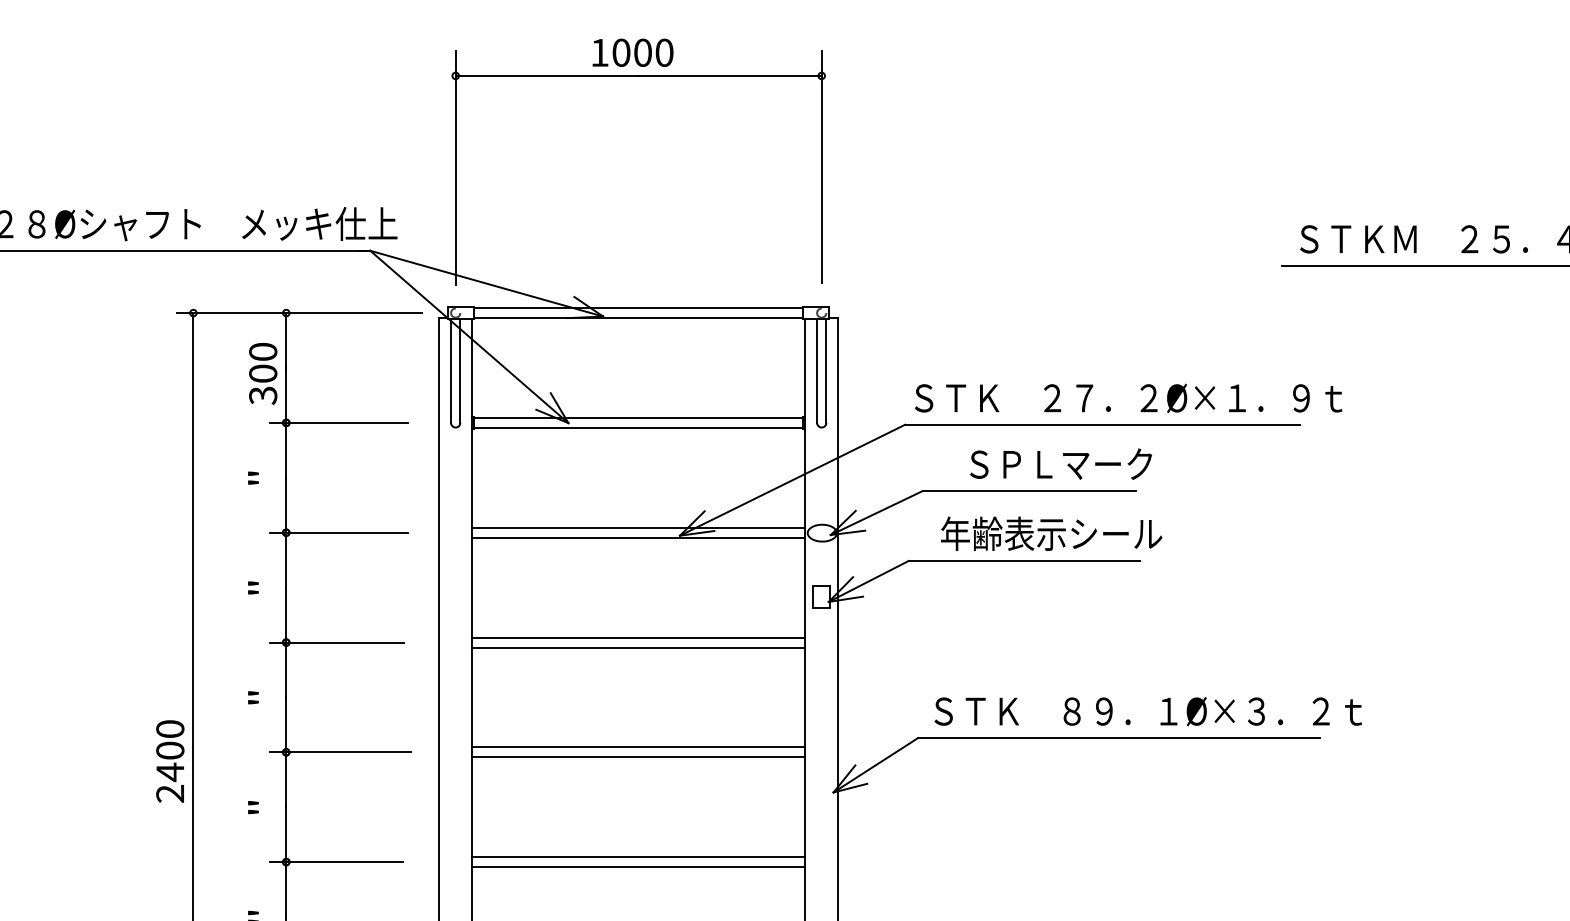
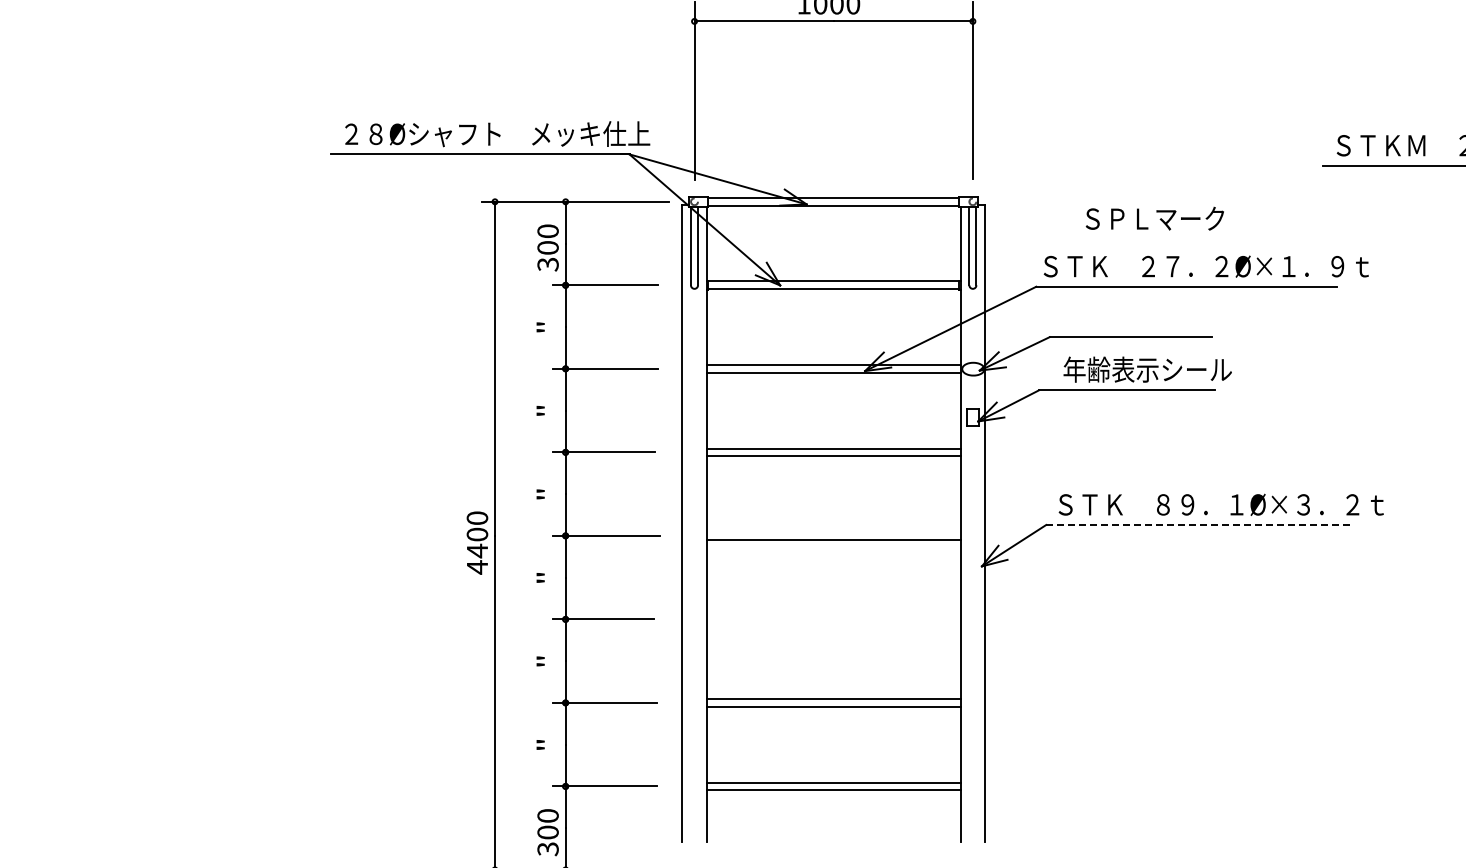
text: (1060, 463) -> (1154, 218), moved
line: (1119, 737) -> (1199, 524), solid -> dashed
line: (638, 747) -> (833, 532), removed
text: (169, 793) -> (476, 567), 2400 -> 4400
line: (638, 857) -> (833, 615), removed
line: (638, 867) -> (833, 623), removed

